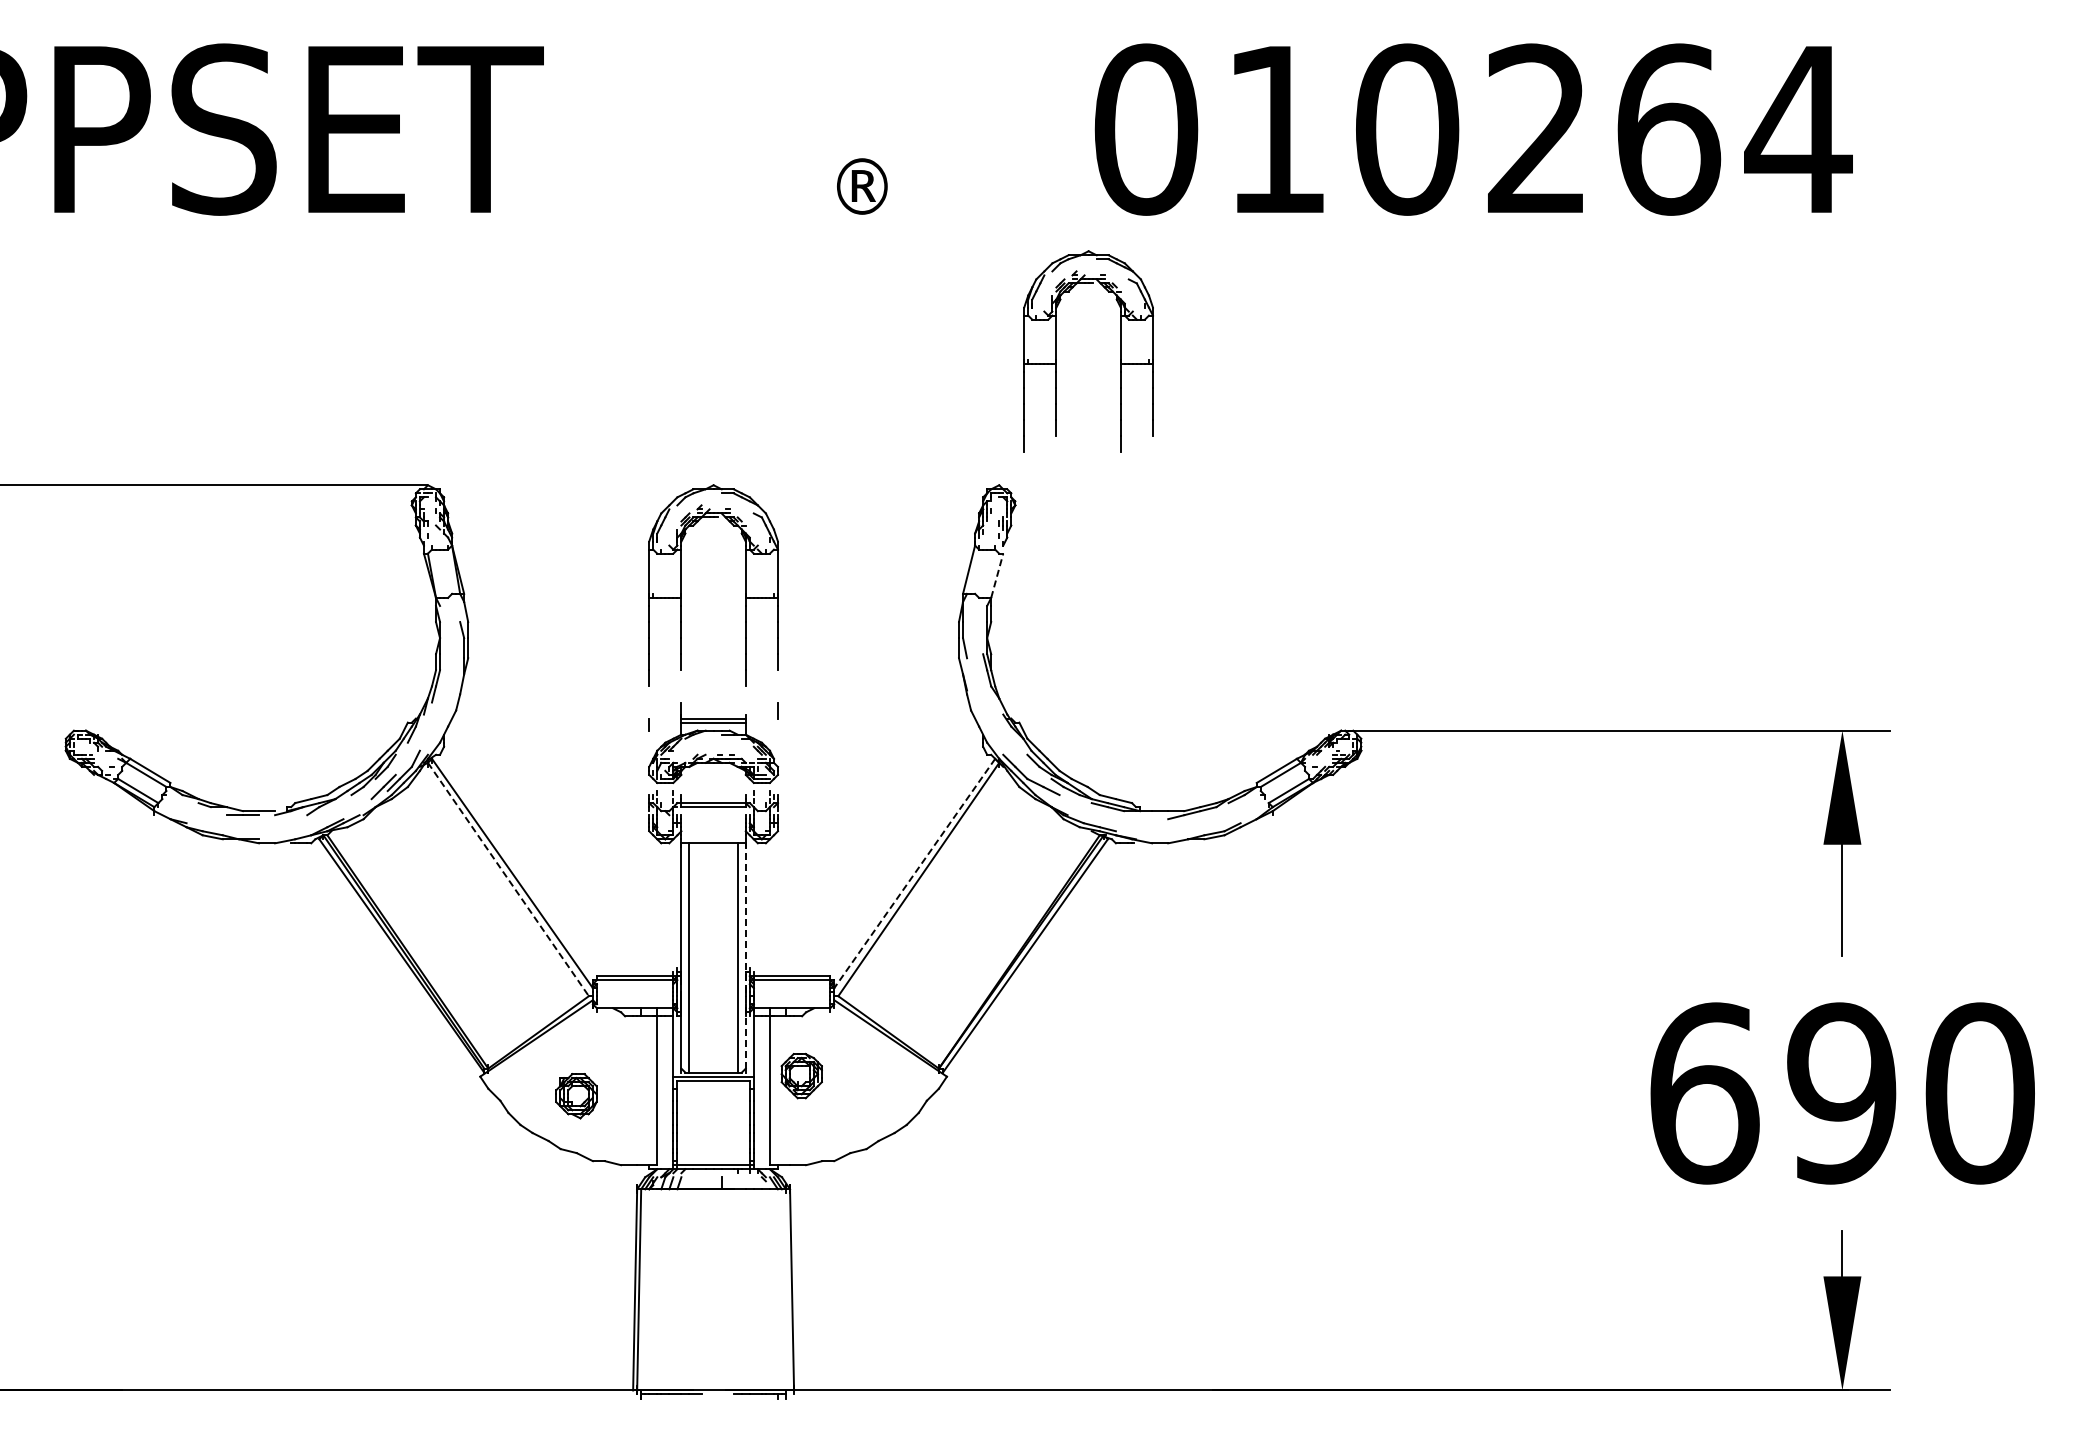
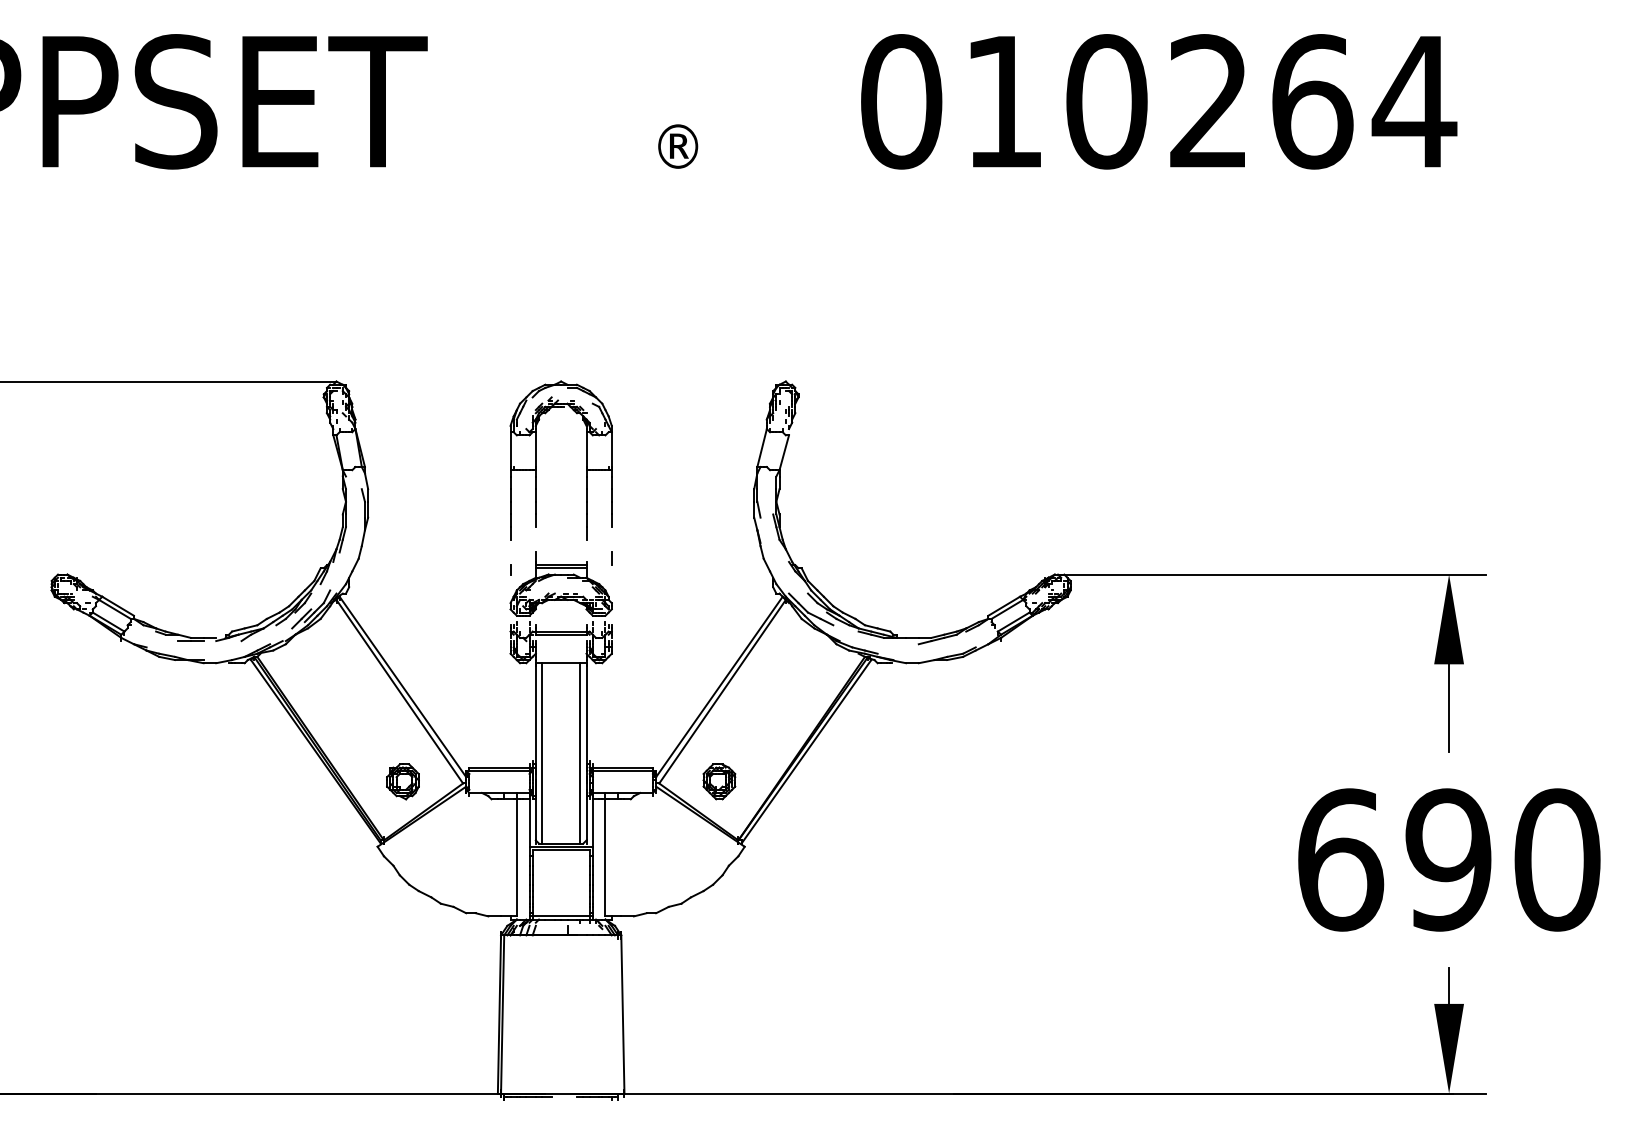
part: (1056, 351) -> (830, 276), removed
line: (997, 575) -> (784, 452), dashed -> solid
line: (914, 873) -> (719, 686), dashed -> solid
line: (508, 879) -> (399, 691), dashed -> solid
line: (745, 955) -> (586, 751), dashed -> solid
part: (801, 1075) -> (719, 781), moved
part: (576, 1096) -> (402, 782), moved

